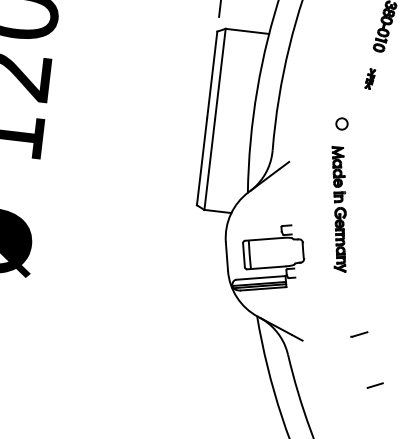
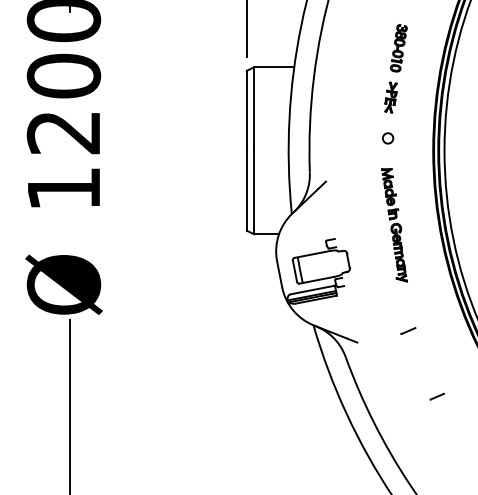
part: (369, 78) -> (390, 97), size x1.67
circle: (342, 124) -> (388, 138), moved
part: (339, 209) -> (394, 225), moved
line: (374, 385) -> (436, 396), moved

